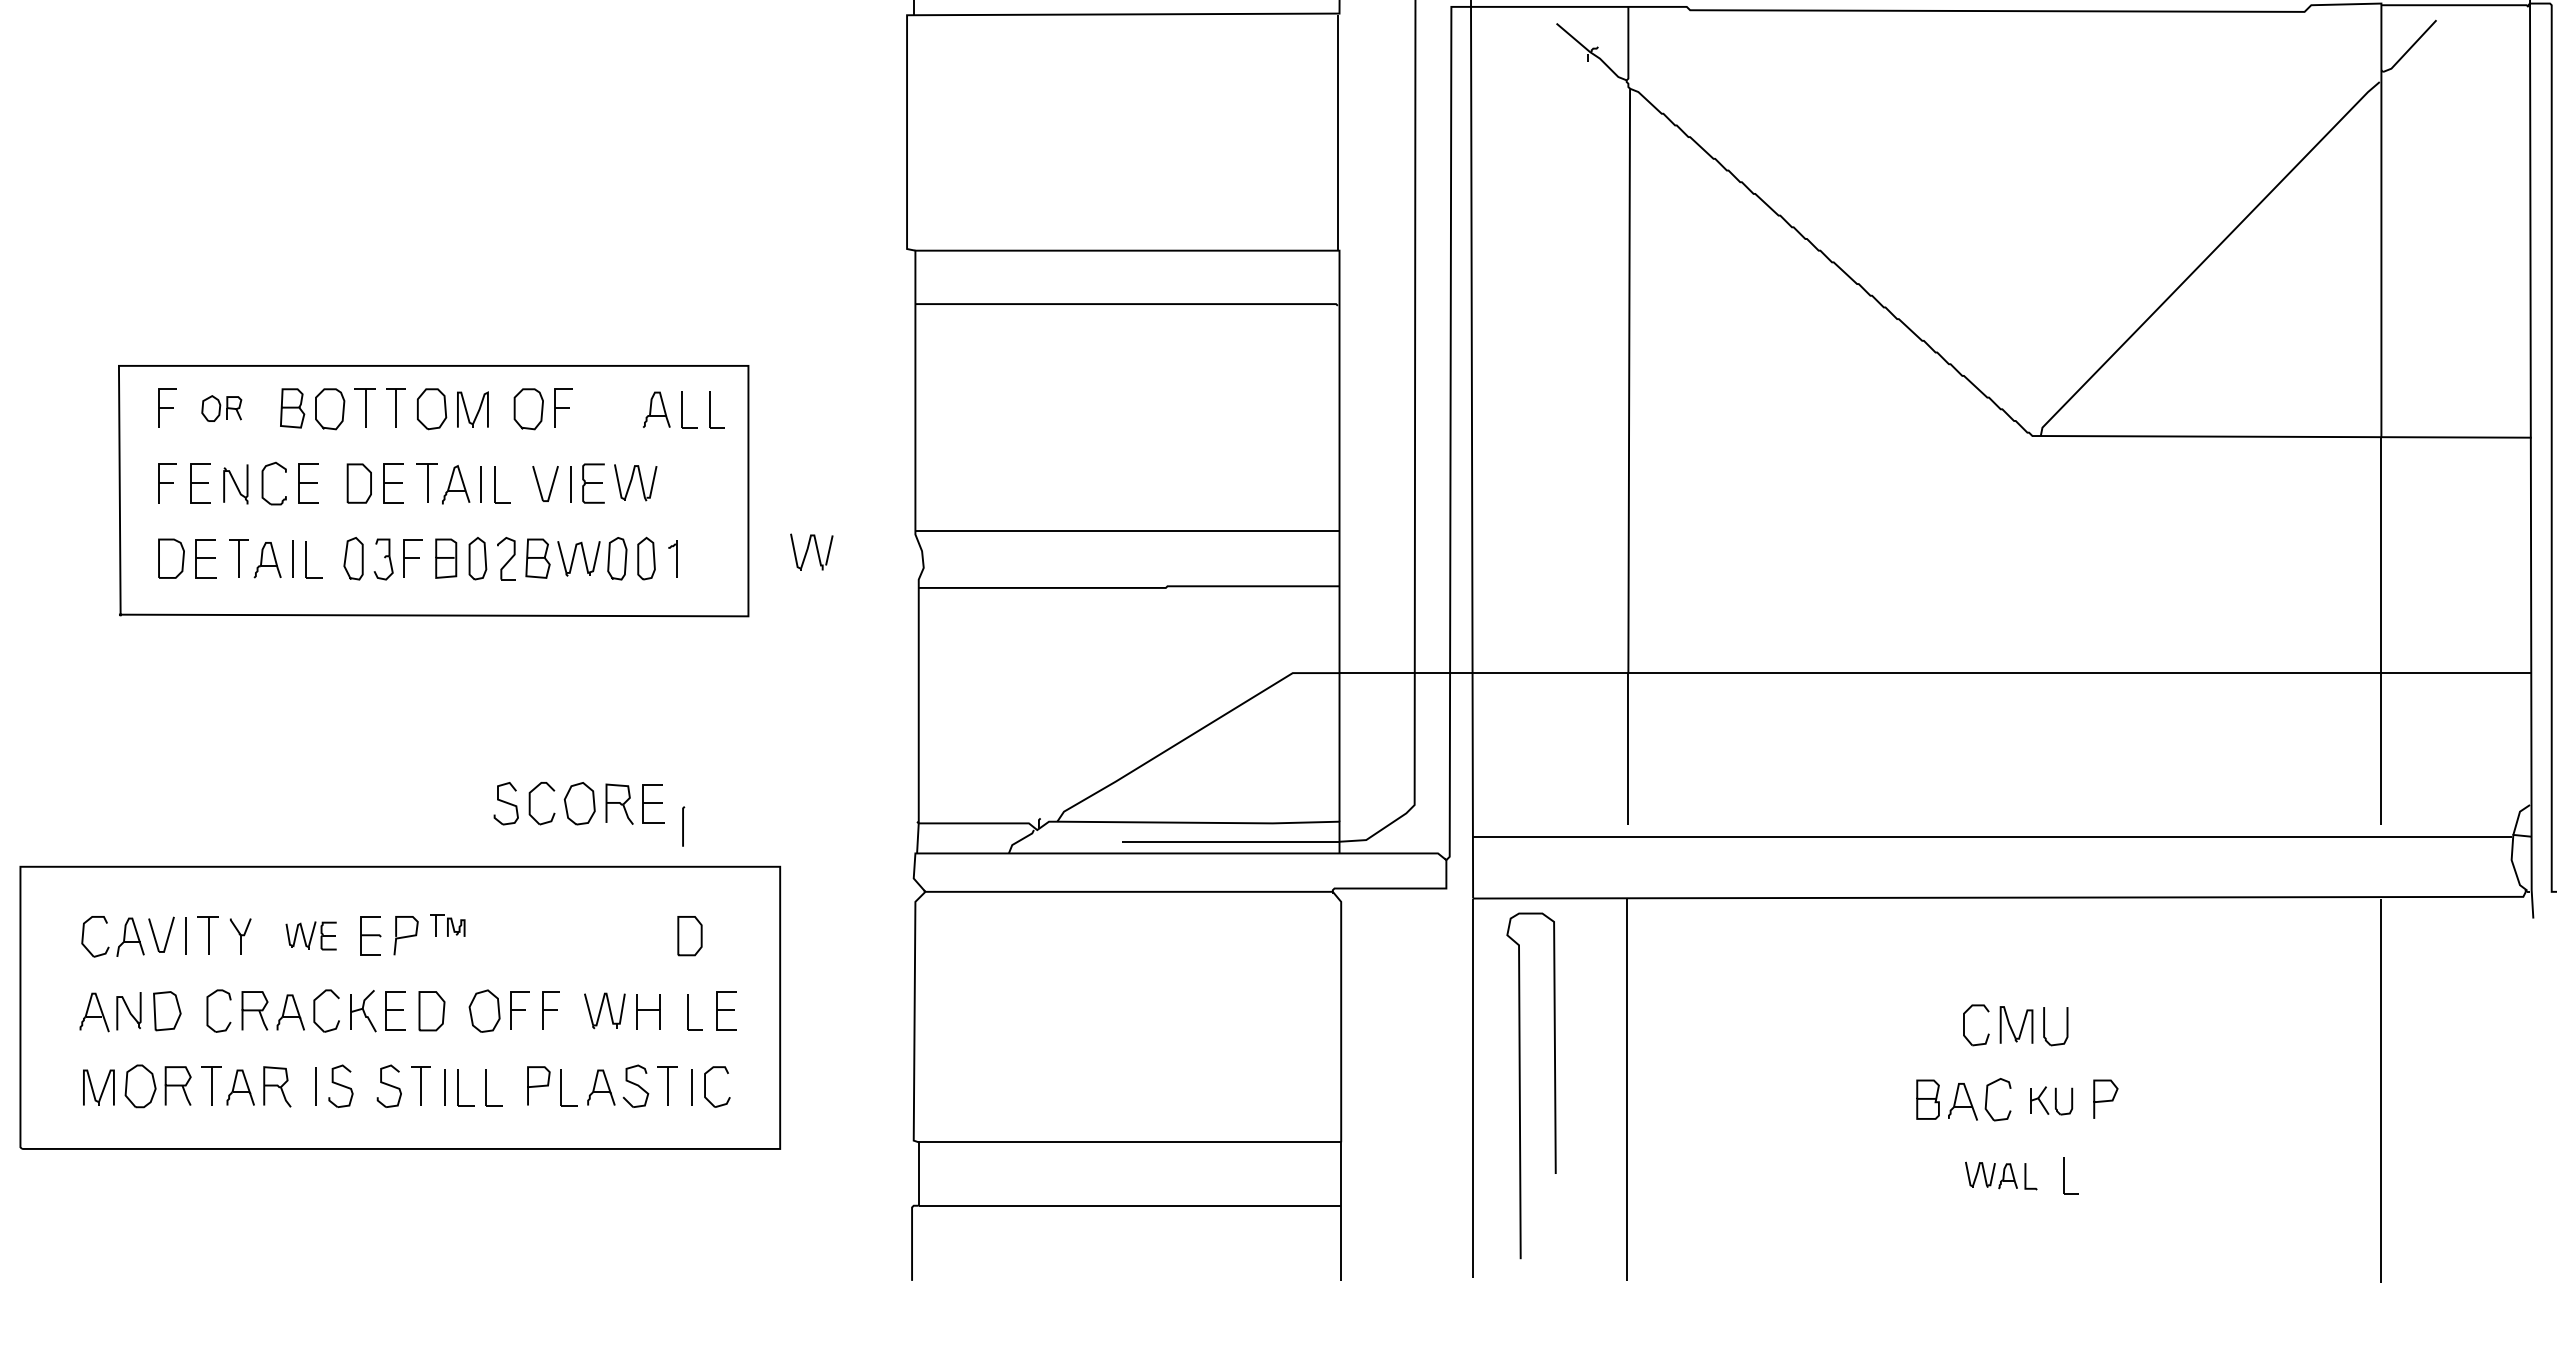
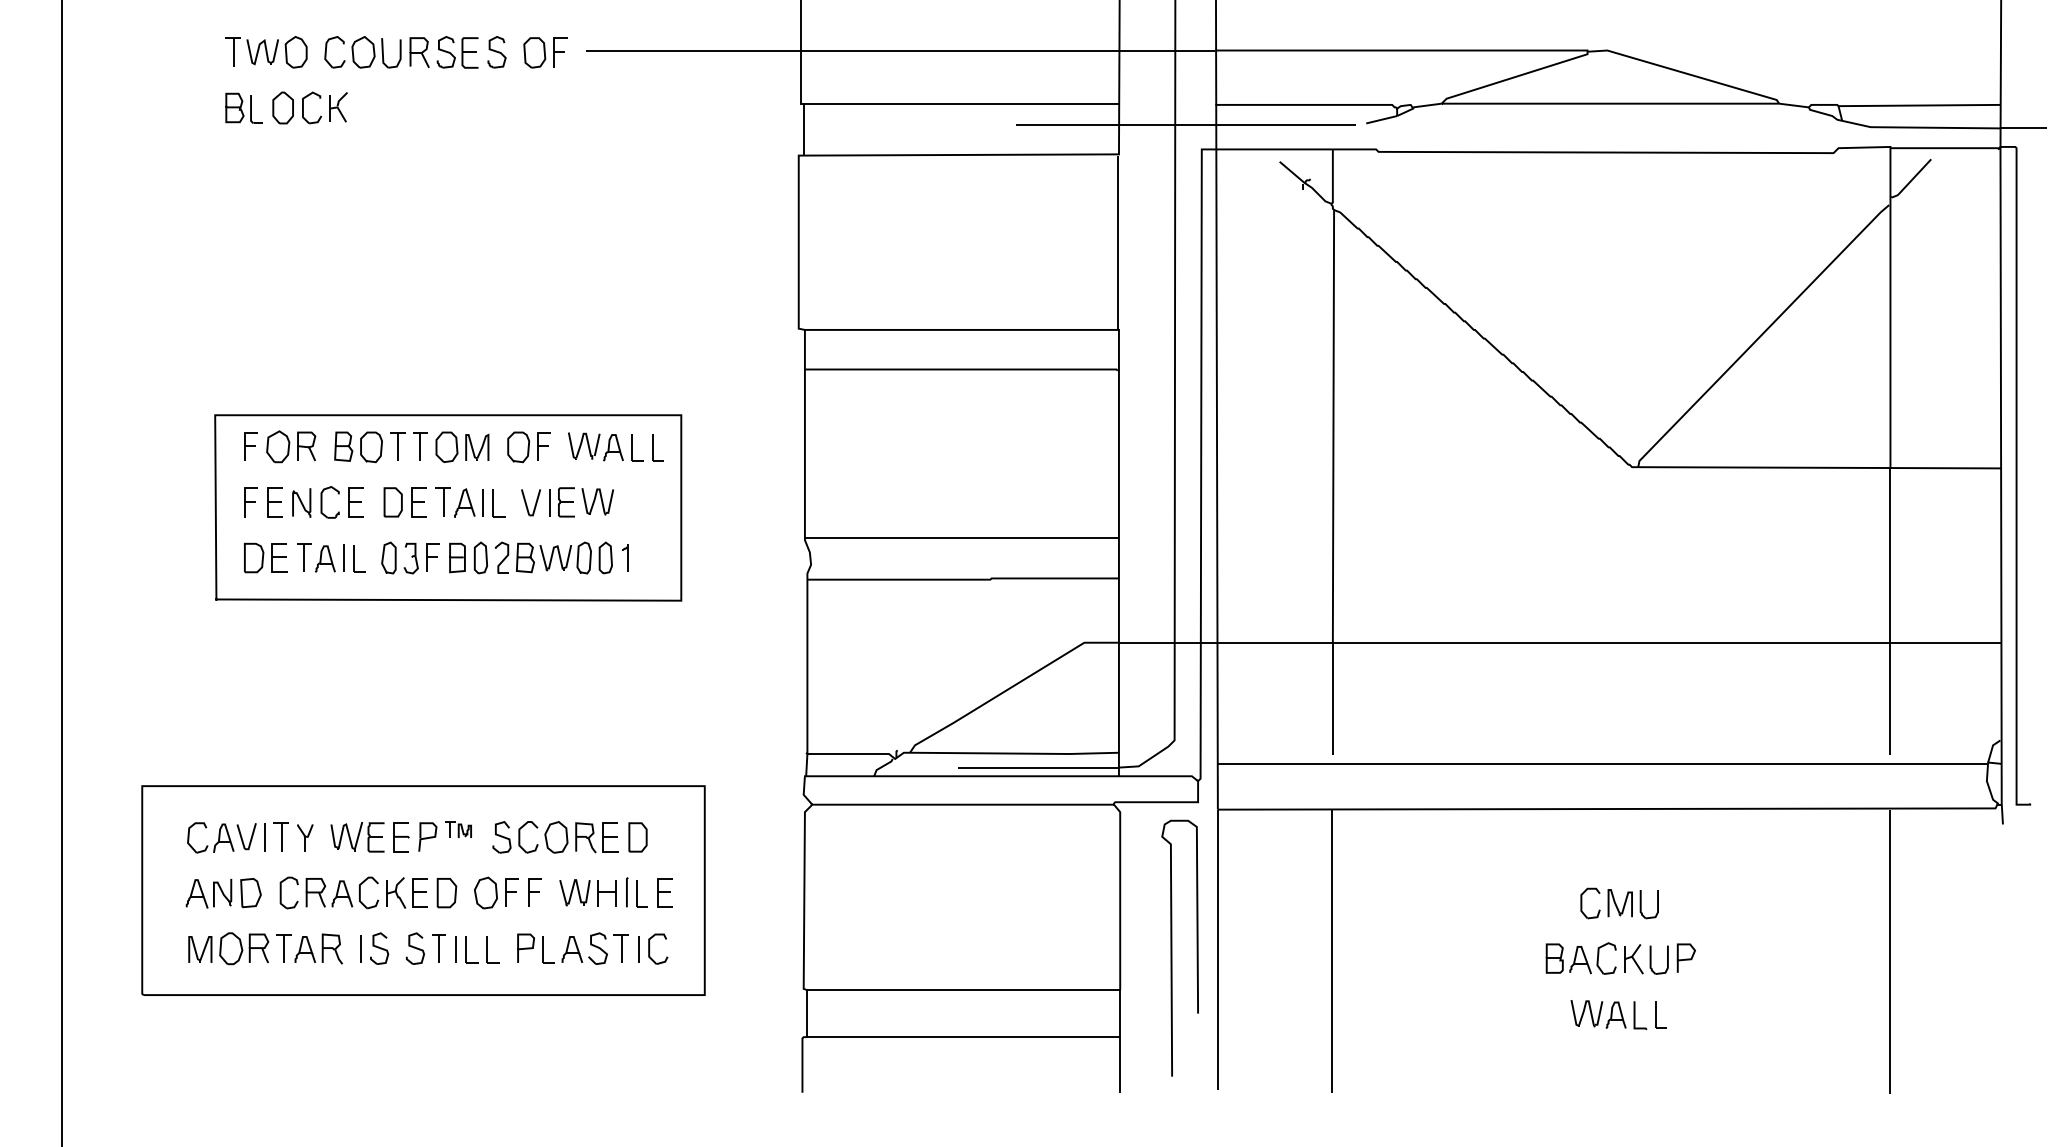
part: (222, 408) -> (291, 446), size x1.67
part: (812, 551) -> (584, 445), moved
part: (578, 803) -> (555, 837), moved
line: (683, 826) -> (627, 892), moved
part: (311, 936) -> (357, 837), size x1.43
curve: (1521, 1084) -> (1172, 947), moved
part: (2051, 1100) -> (1646, 959), size x1.43
part: (2000, 1176) -> (1608, 1015), size x1.43

